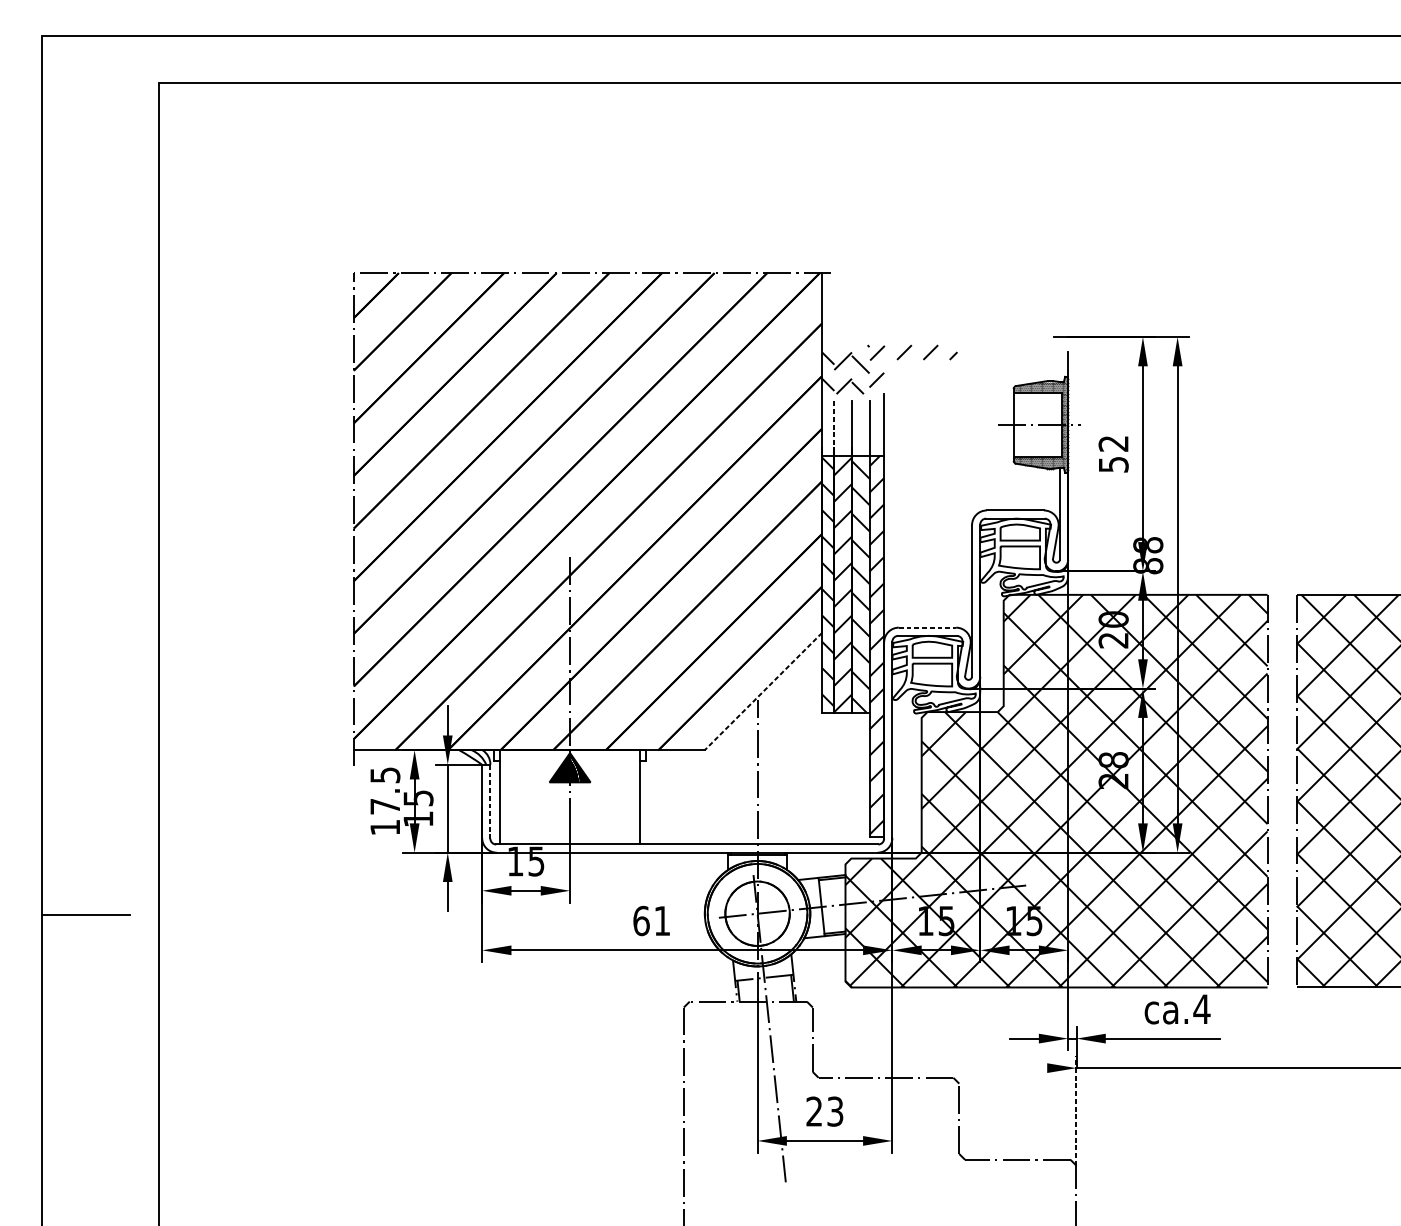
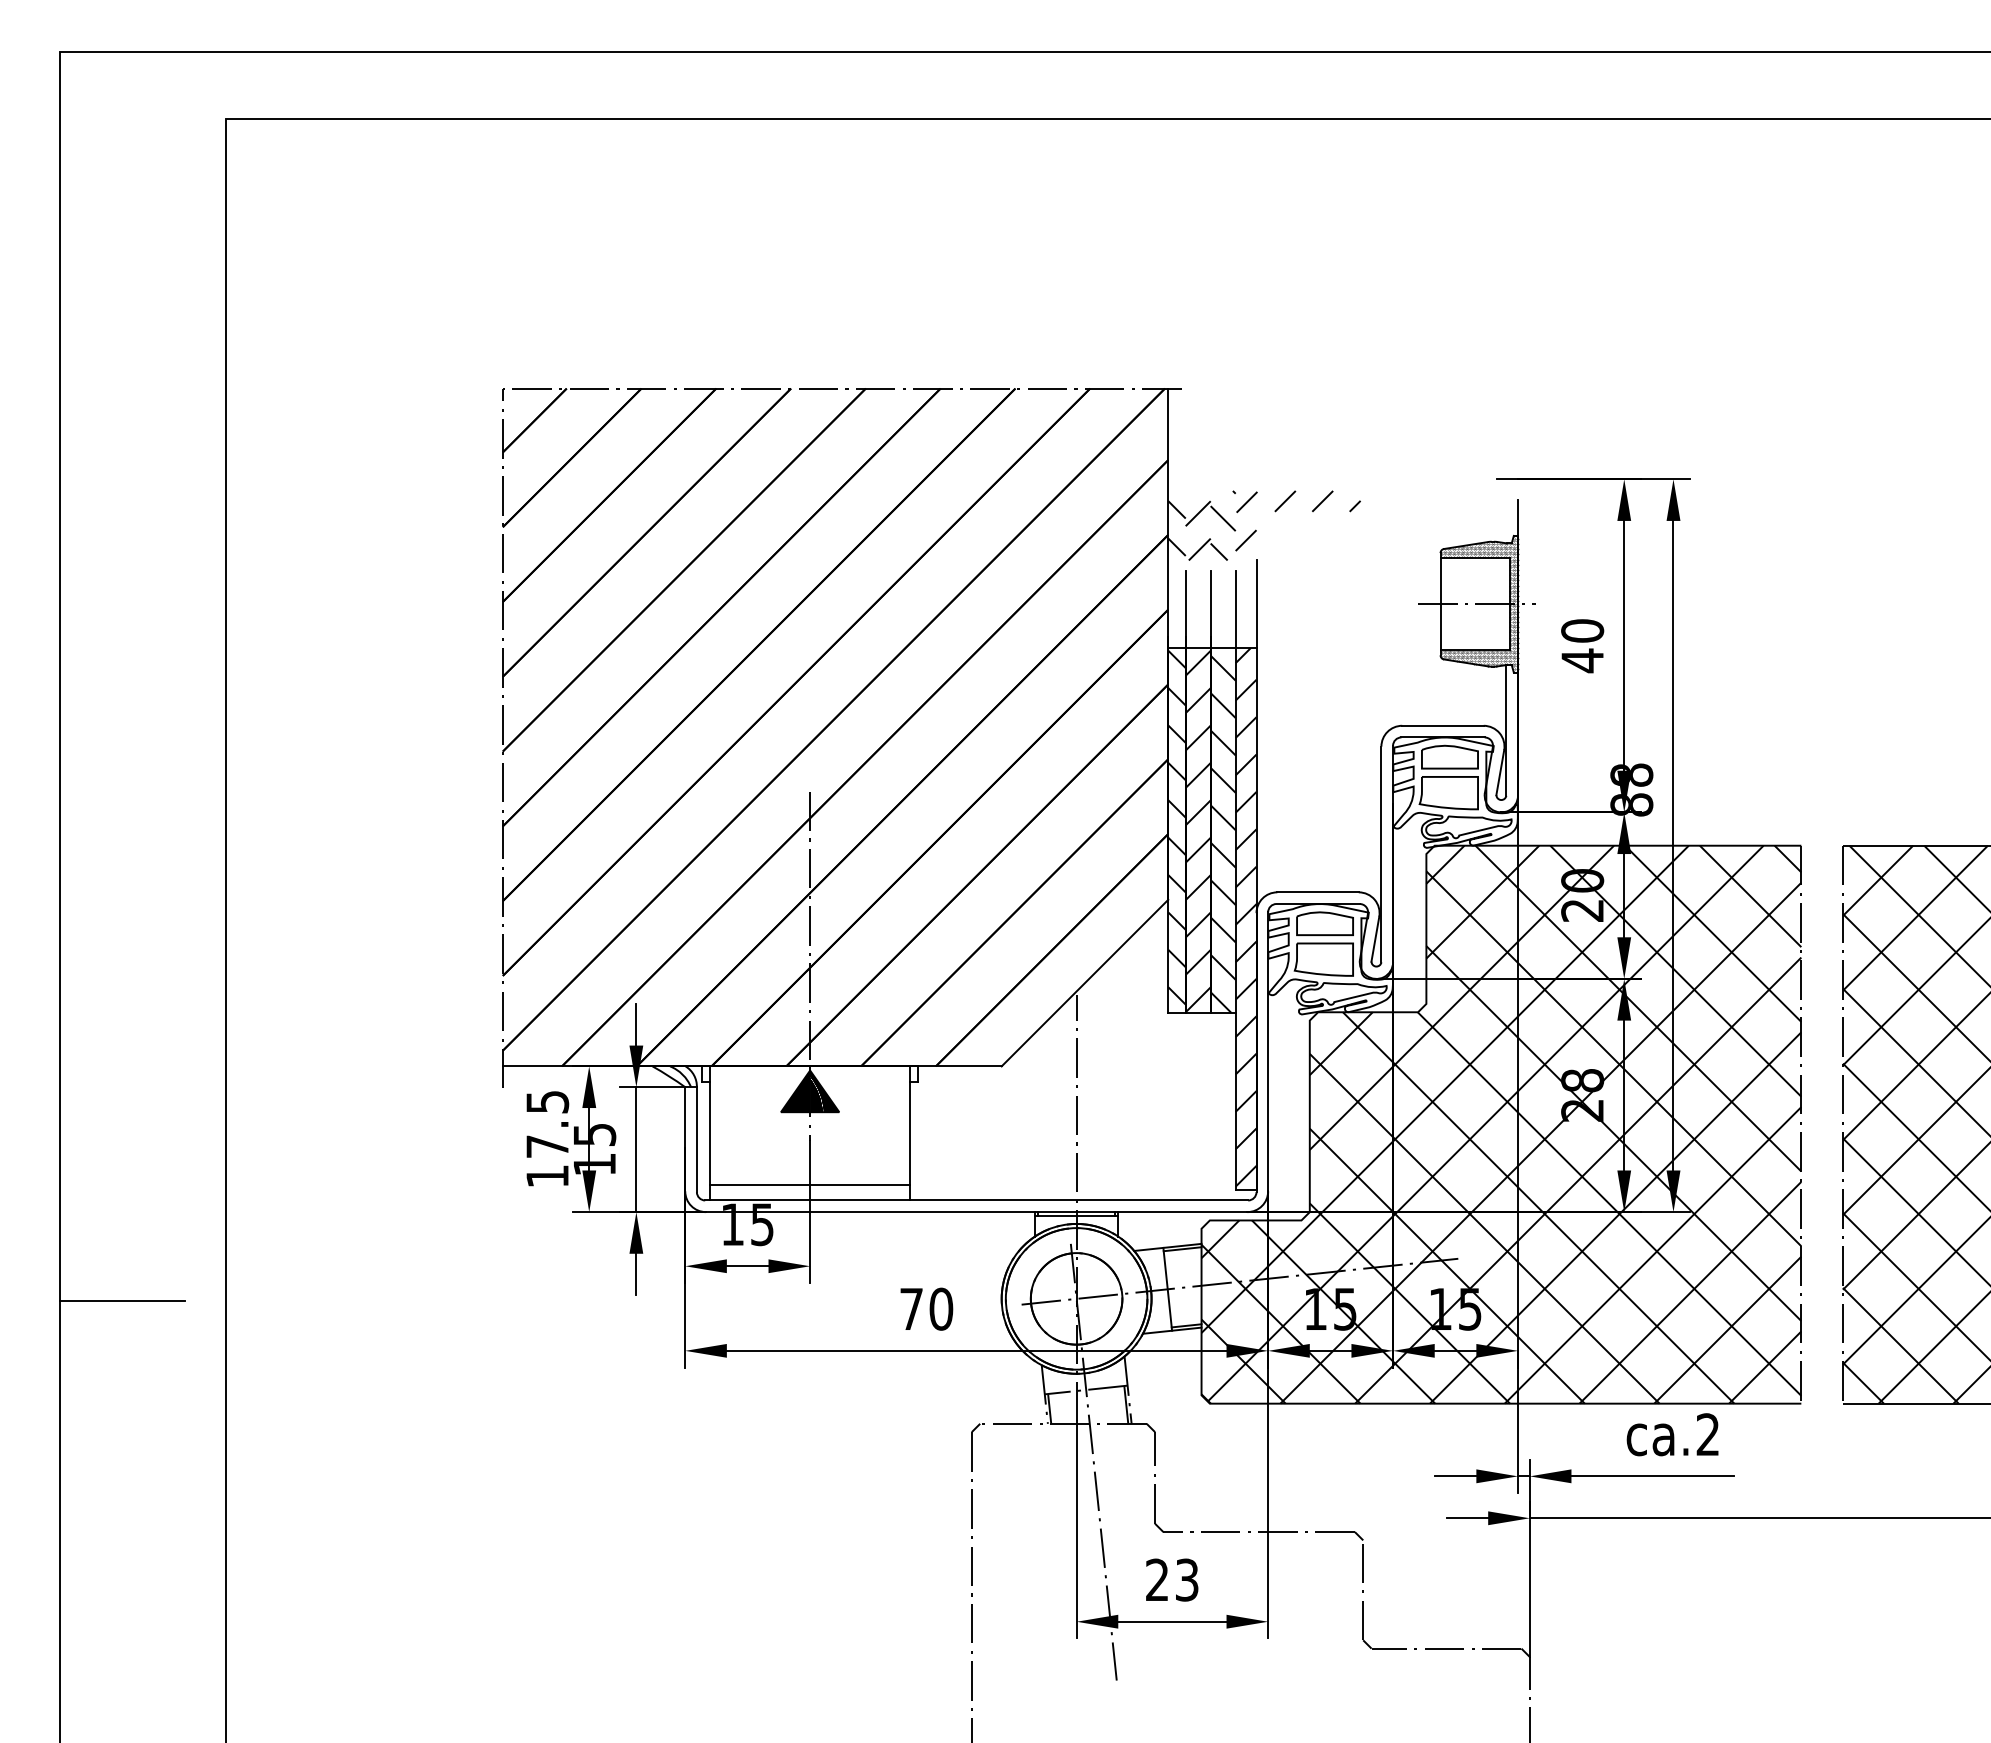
line: (834, 425) -> (1185, 604), dashed -> solid
text: (1113, 454) -> (1582, 646), 52 -> 40
line: (927, 627) -> (1318, 892), dashed -> solid
line: (763, 691) -> (1084, 983), dashed -> solid
line: (490, 802) -> (696, 1140), dashed -> solid
line: (570, 833) -> (810, 1184), added
text: (651, 920) -> (926, 1308), 61 -> 70
text: (1201, 1009) -> (1707, 1434), ca.4 -> ca.2
line: (1032, 1068) -> (1467, 1518), added
line: (1076, 1111) -> (1529, 1579), dashed -> solid

